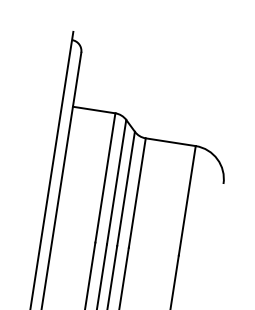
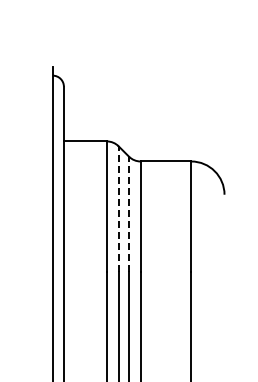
line: (116, 182) -> (118, 209), solid -> dashed
line: (125, 188) -> (128, 214), solid -> dashed

